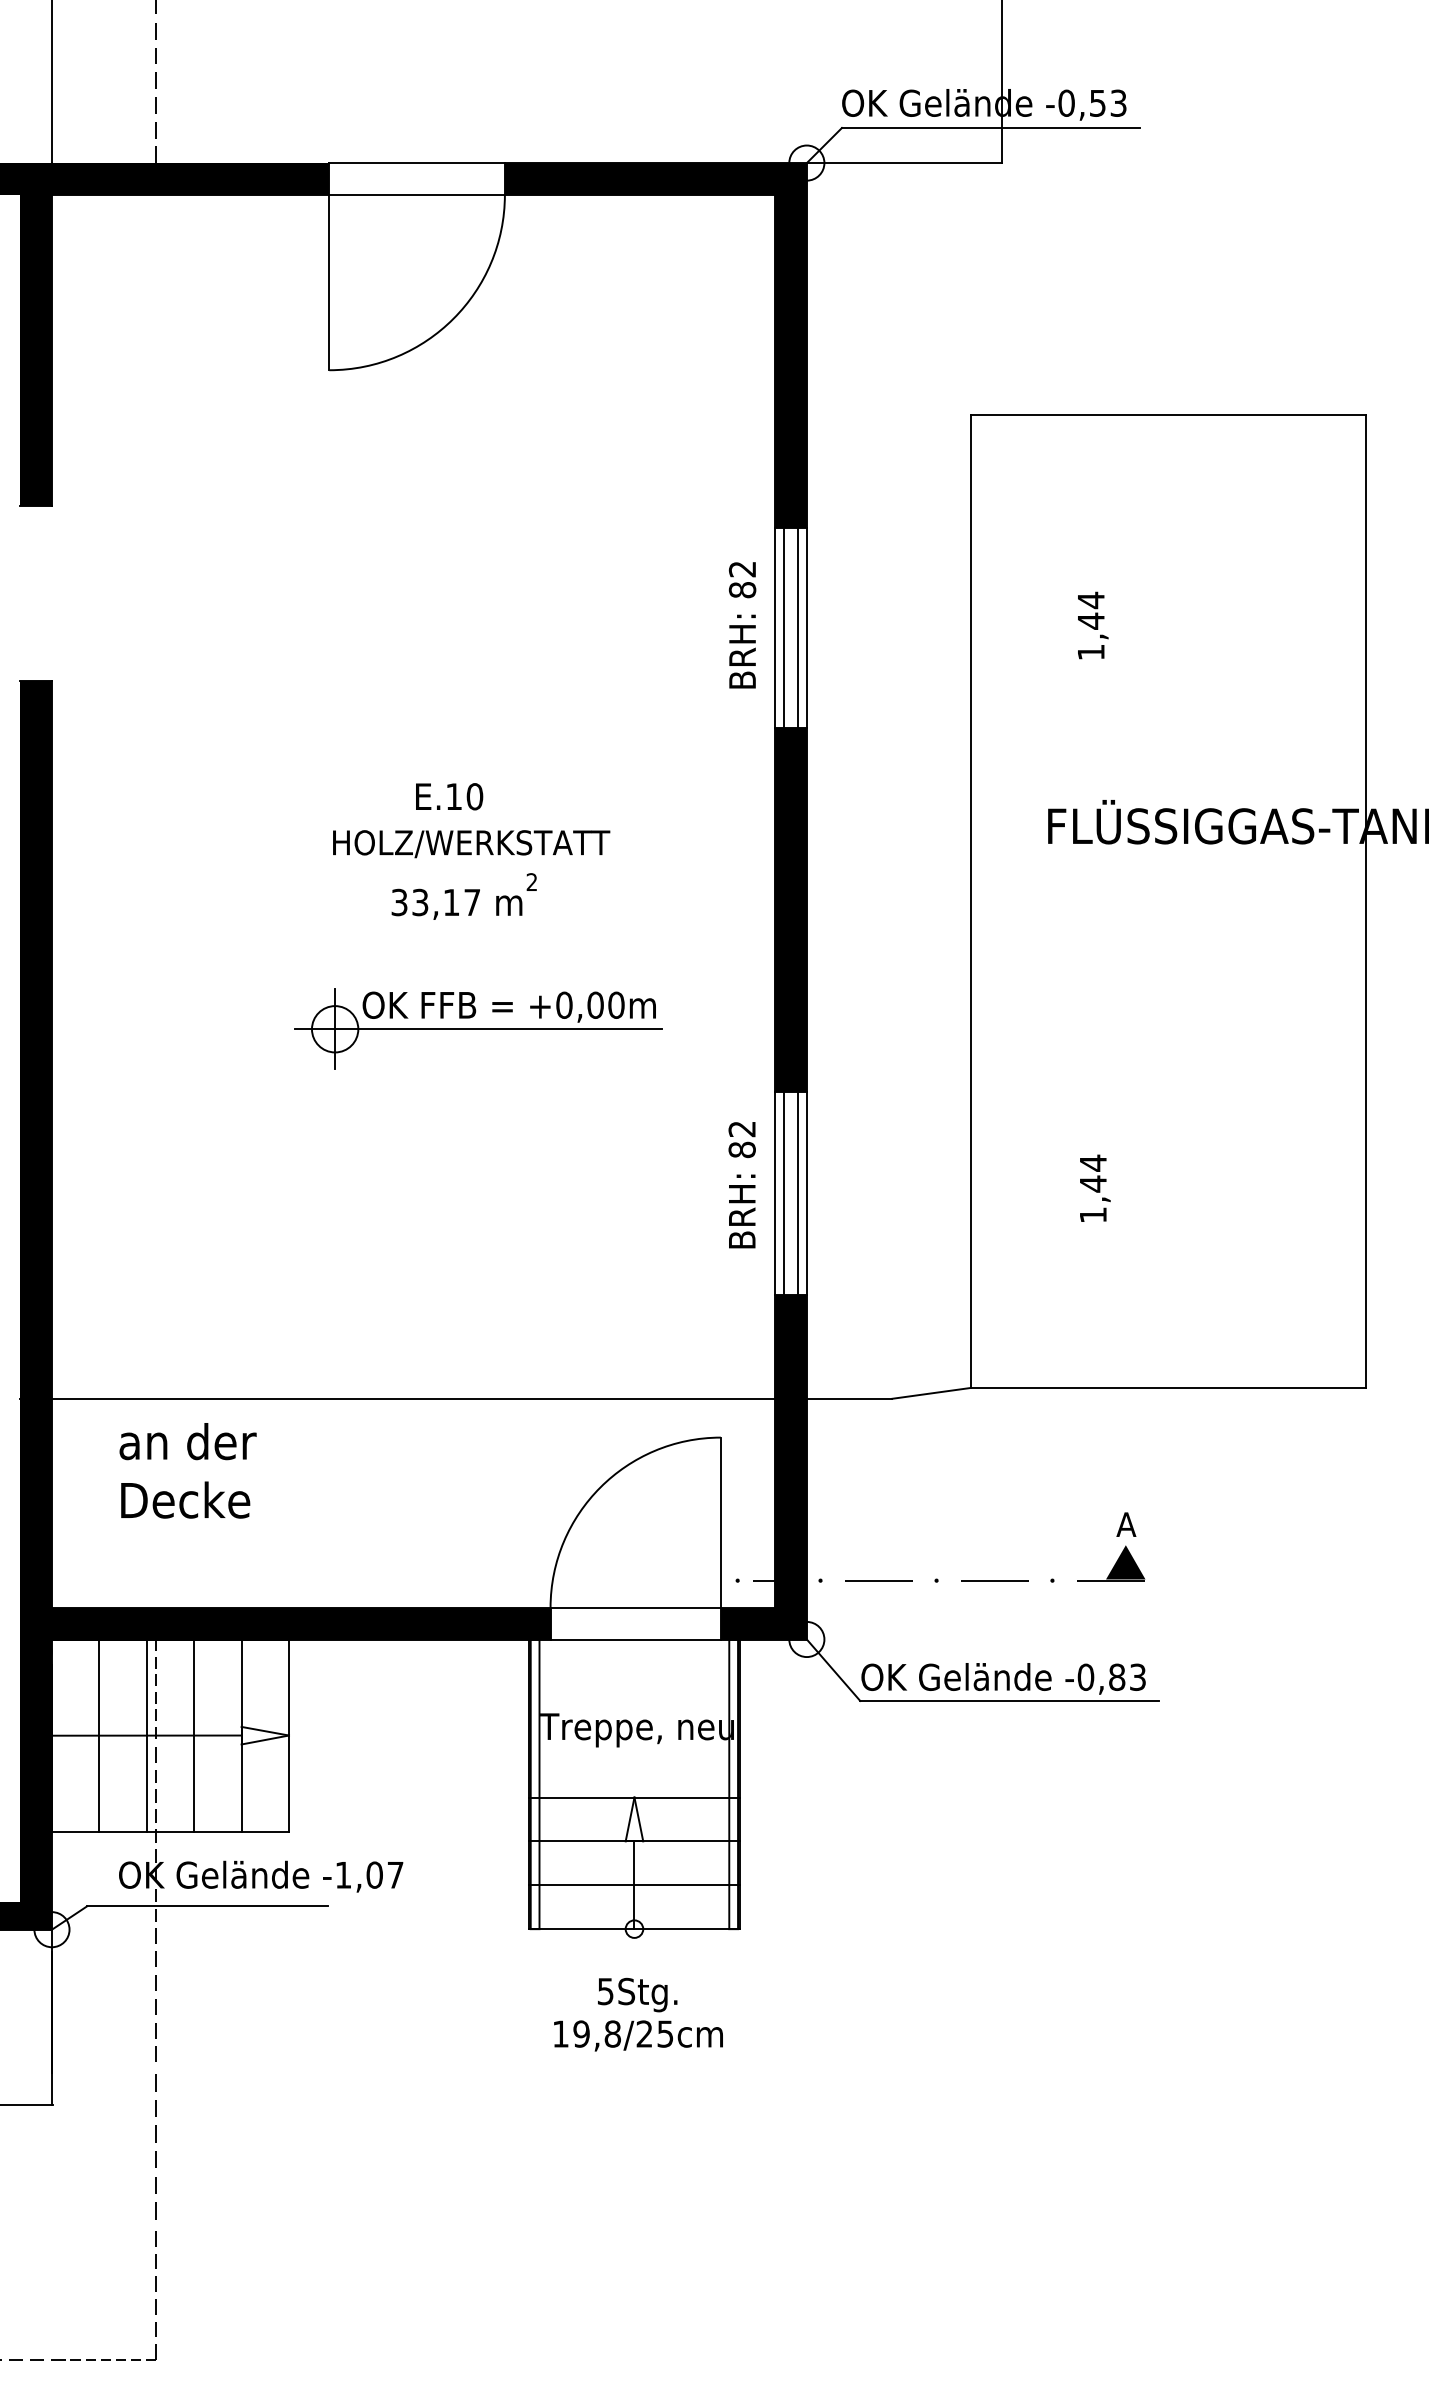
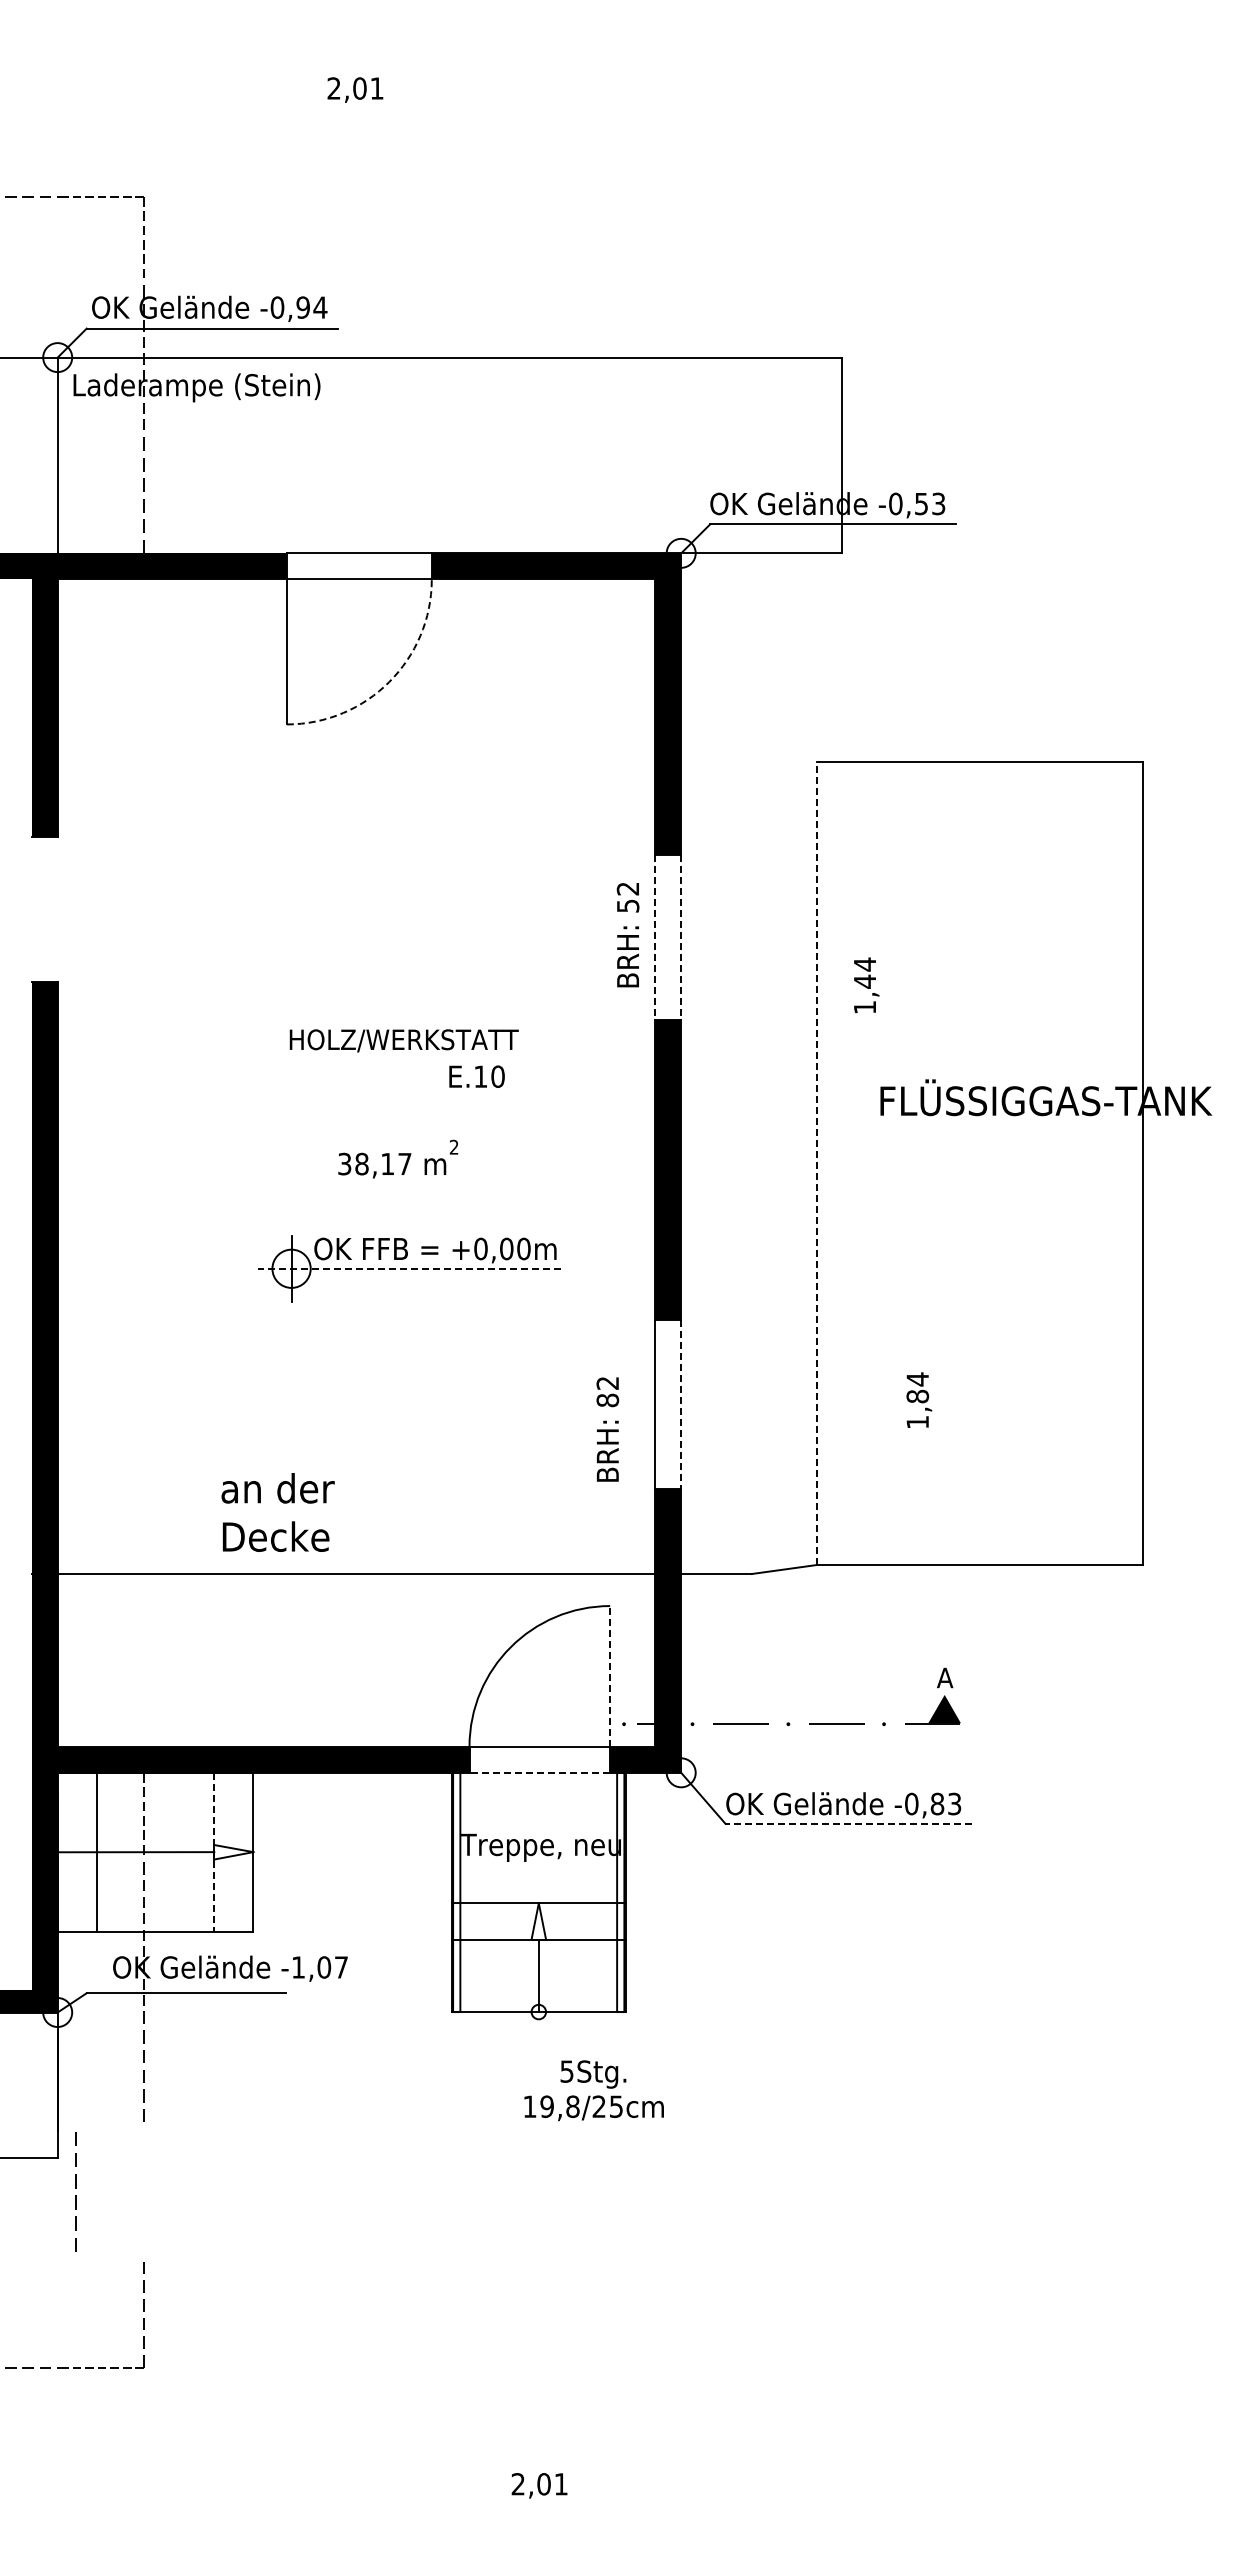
arc: (453, 318) -> (389, 681), solid -> dashed
text: (741, 589) -> (627, 905), 82 -> 52
text: (1092, 625) -> (866, 985), moved
line: (775, 628) -> (655, 937), solid -> dashed
line: (784, 628) -> (662, 937), removed
line: (797, 628) -> (673, 937), removed
line: (807, 628) -> (681, 937), solid -> dashed
text: (448, 796) -> (476, 1076), moved
text: (470, 843) -> (403, 1040), moved
text: (419, 901) -> (361, 1163), 33,17 -> 38,17
line: (970, 901) -> (816, 1163), solid -> dashed
line: (477, 1028) -> (409, 1268), solid -> dashed
text: (1092, 1183) -> (917, 1396), 1,44 -> 1,84
text: (741, 1185) -> (607, 1429), moved
line: (784, 1193) -> (662, 1404), removed
line: (797, 1193) -> (673, 1404), removed
line: (807, 1194) -> (681, 1405), solid -> dashed
text: (187, 1470) -> (277, 1512), moved
line: (721, 1521) -> (610, 1675), solid -> dashed
line: (635, 1639) -> (539, 1772), solid -> dashed
line: (1009, 1700) -> (848, 1823), solid -> dashed
line: (147, 1734) -> (136, 1851), removed
line: (194, 1734) -> (175, 1851), removed
line: (241, 1735) -> (214, 1852), solid -> dashed
line: (634, 1884) -> (538, 1975), removed
text: (637, 2014) -> (593, 2090), moved
line: (155, 2142) -> (75, 2188), moved

